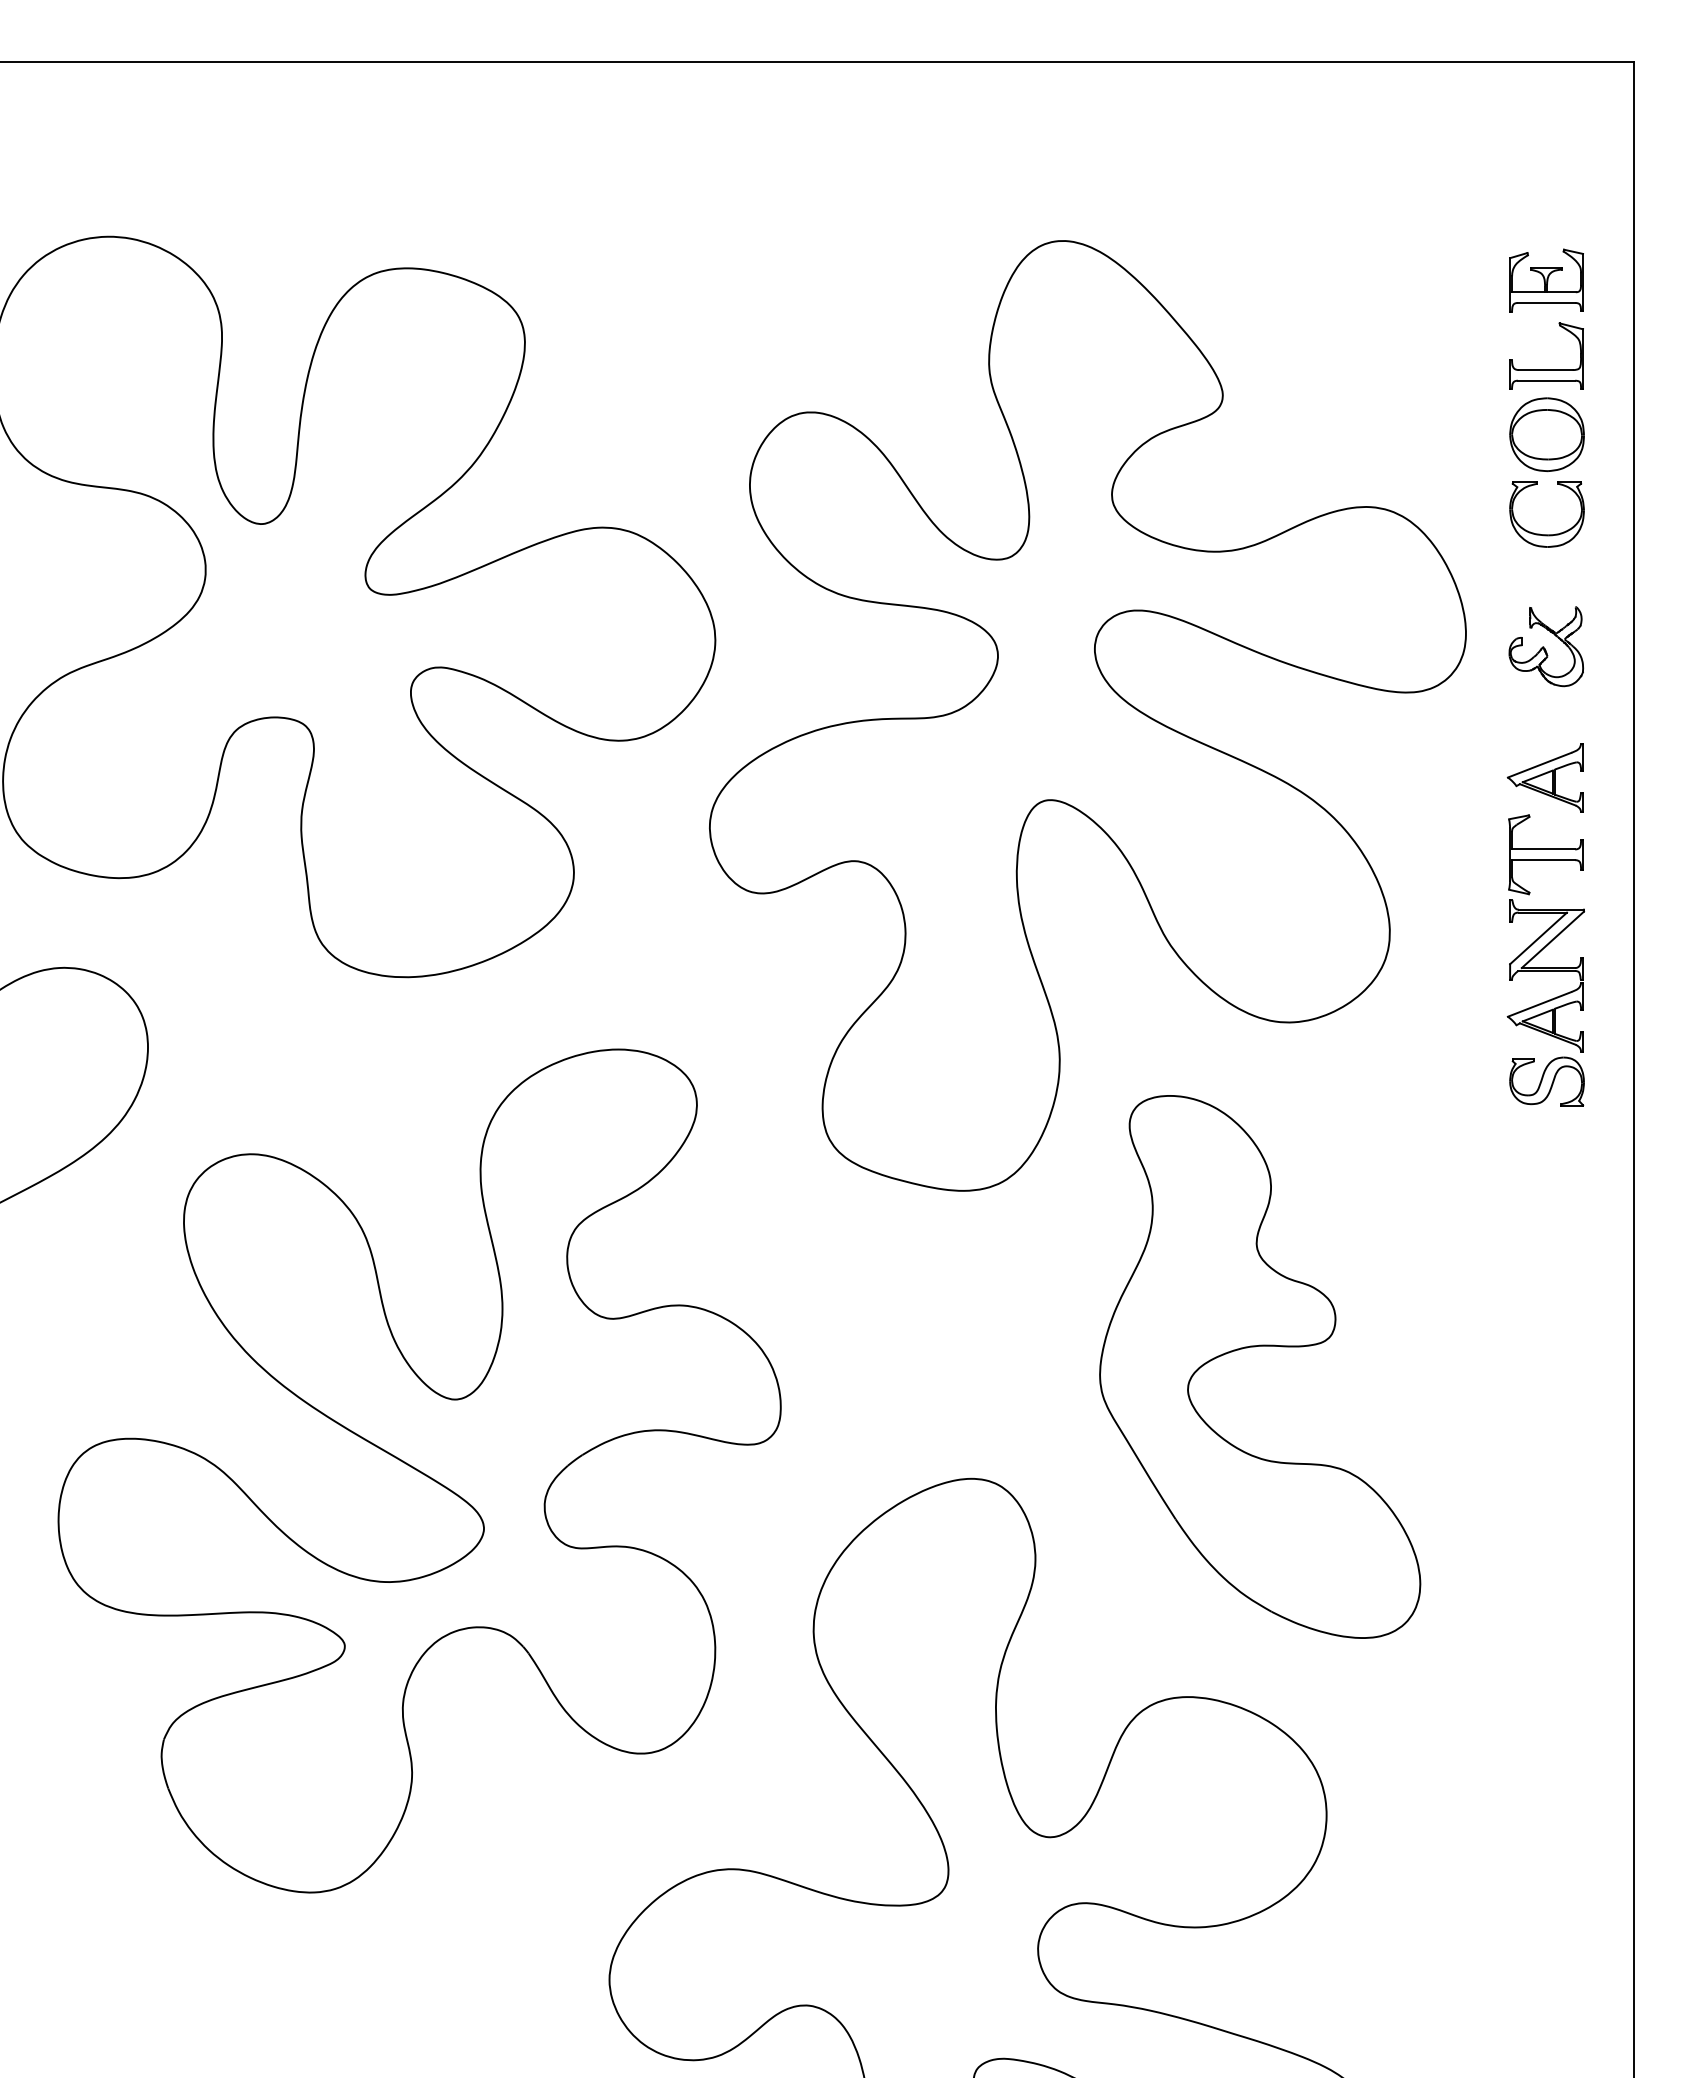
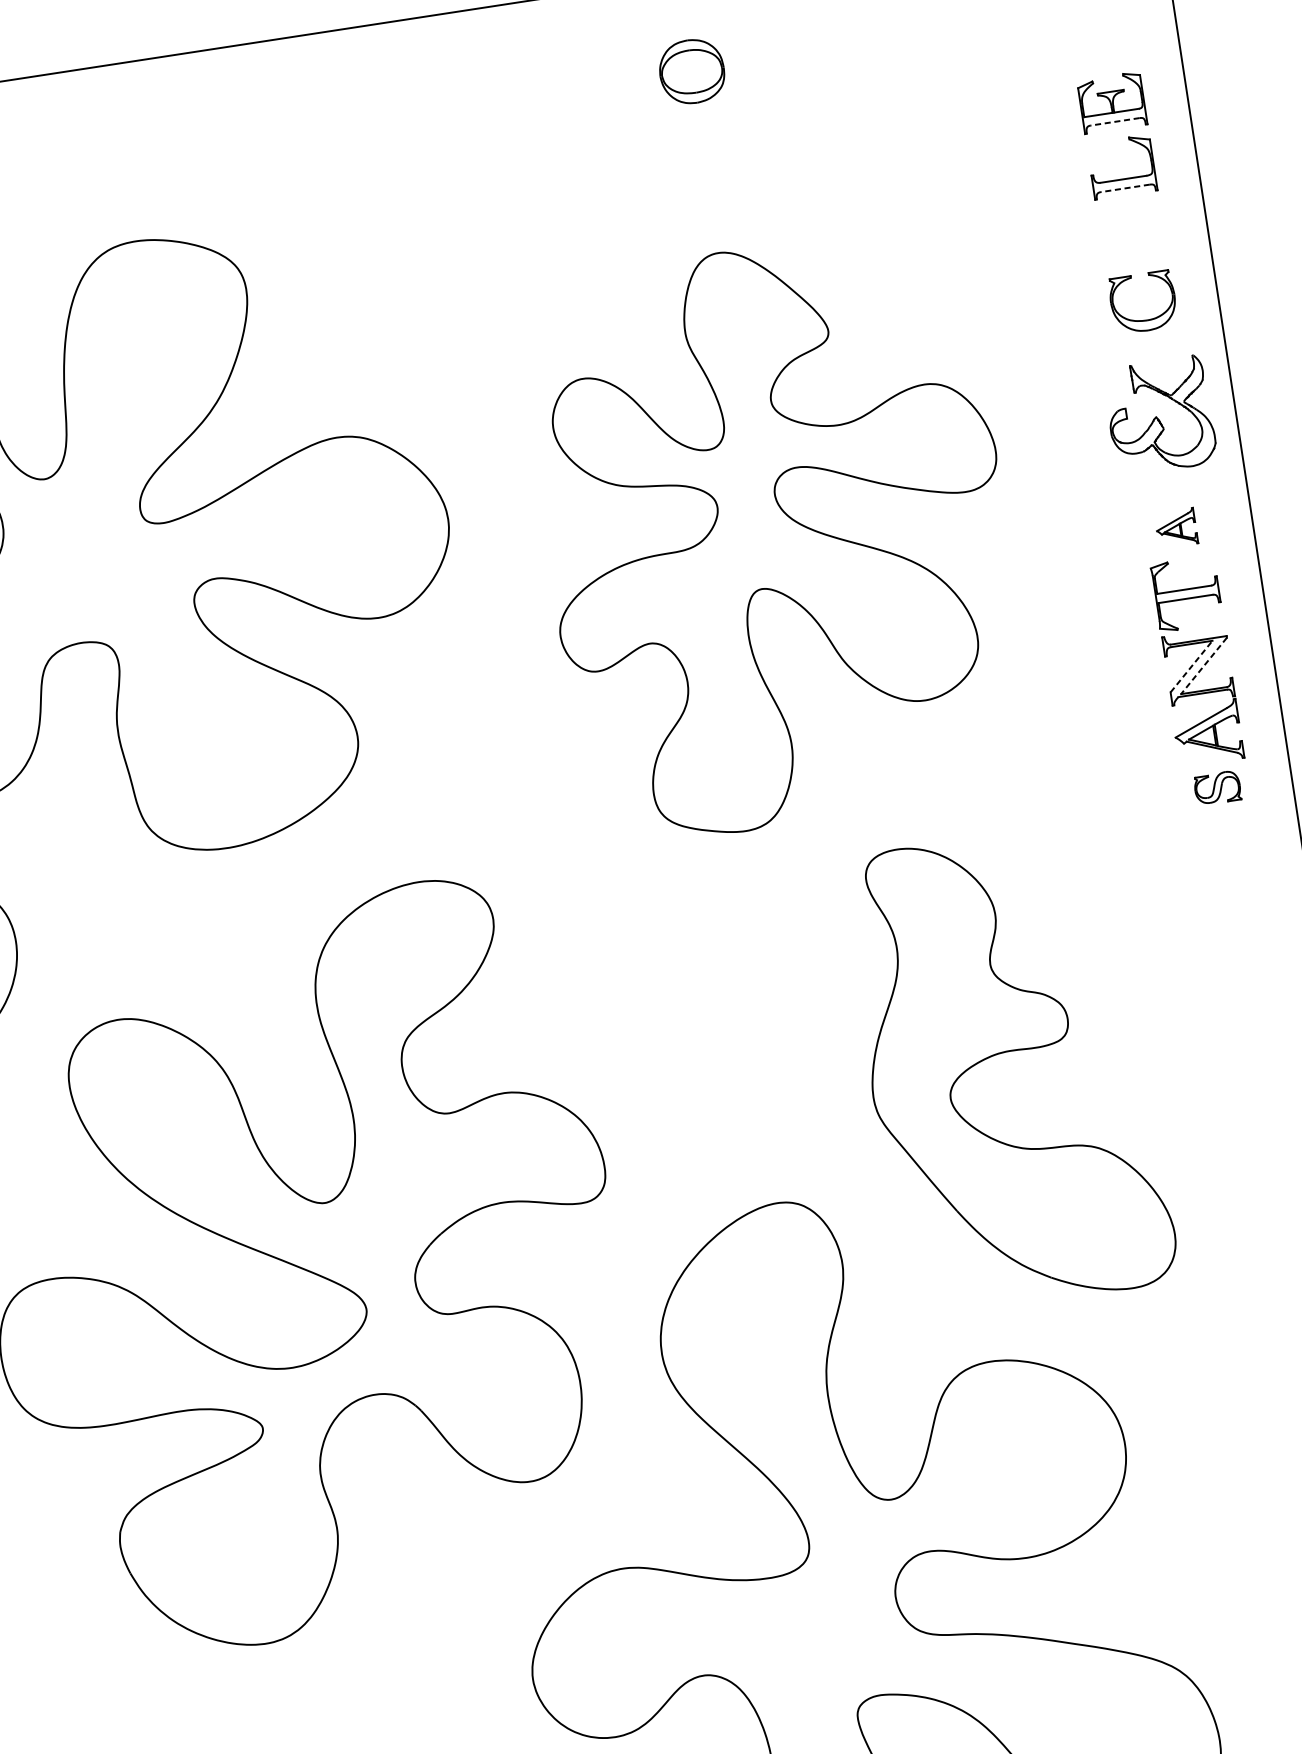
line: (1546, 302) -> (1115, 121), solid -> dashed
line: (1546, 380) -> (1125, 188), solid -> dashed
part: (1546, 434) -> (691, 71), moved
part: (1545, 646) -> (1159, 415), size x1.6
part: (1087, 715) -> (776, 534), size x0.7
part: (1544, 777) -> (1175, 528), size x0.6
line: (1538, 938) -> (1191, 666), solid -> dashed
line: (1552, 939) -> (1203, 665), solid -> dashed
part: (1546, 1081) -> (1217, 787), size x0.7

